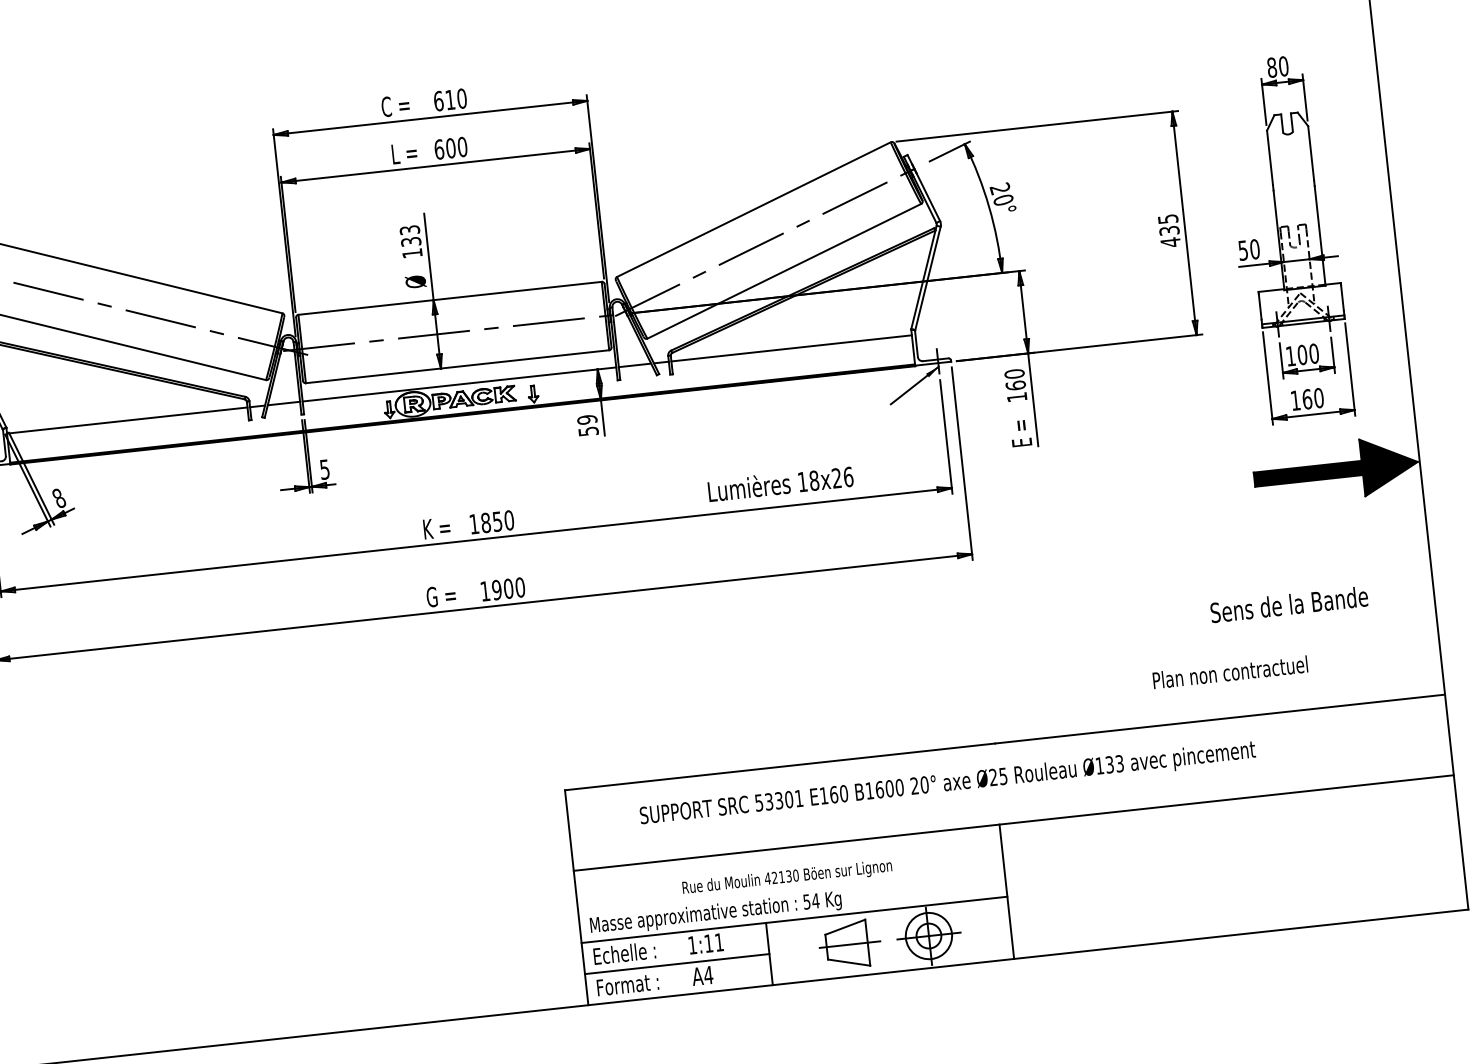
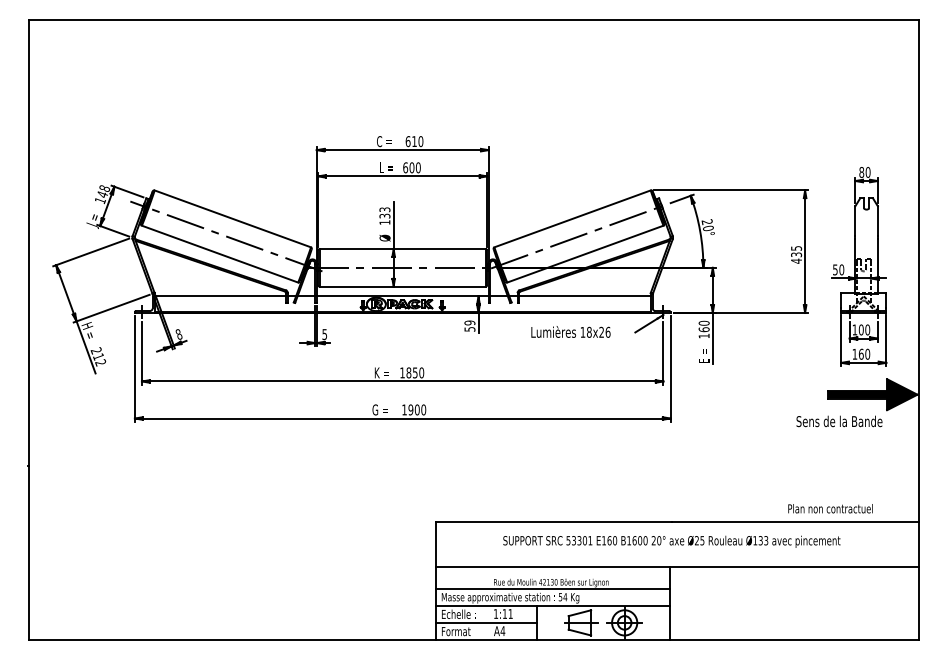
text: (779, 482) -> (570, 331), moved
text: (1289, 604) -> (839, 421), moved
text: (1230, 671) -> (830, 508), moved
text: (947, 783) -> (671, 541), moved
line: (790, 889) -> (552, 589), added

